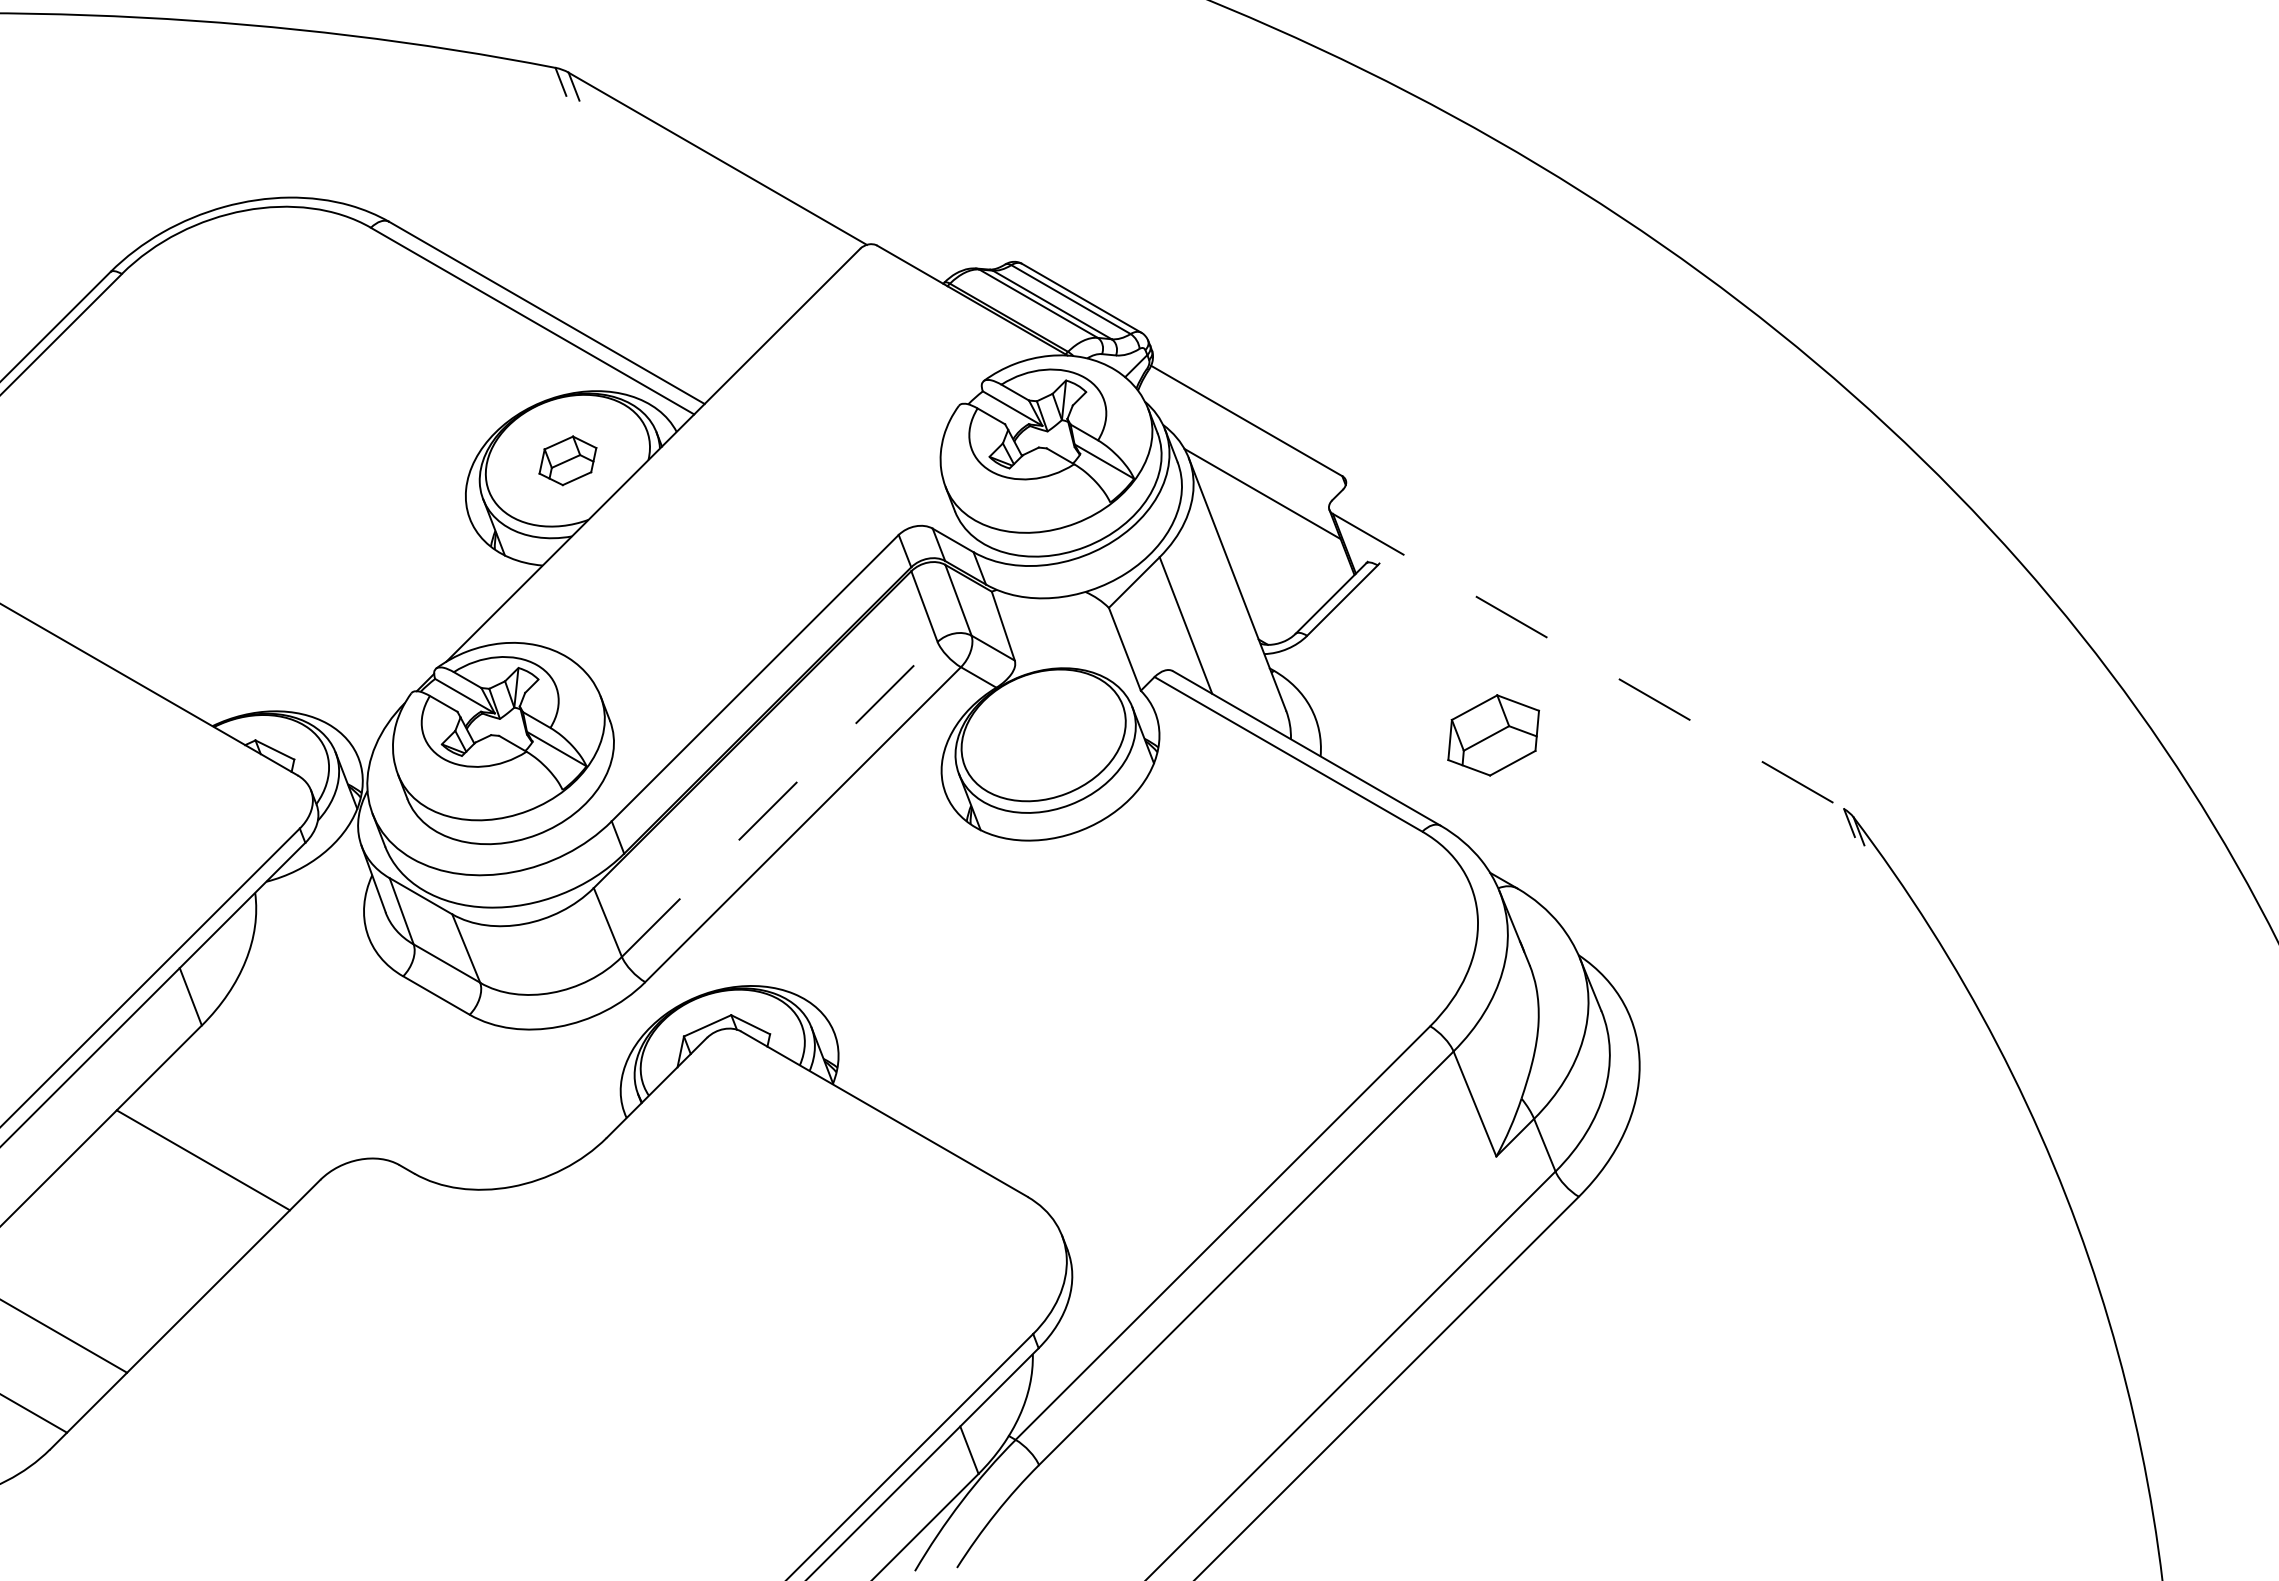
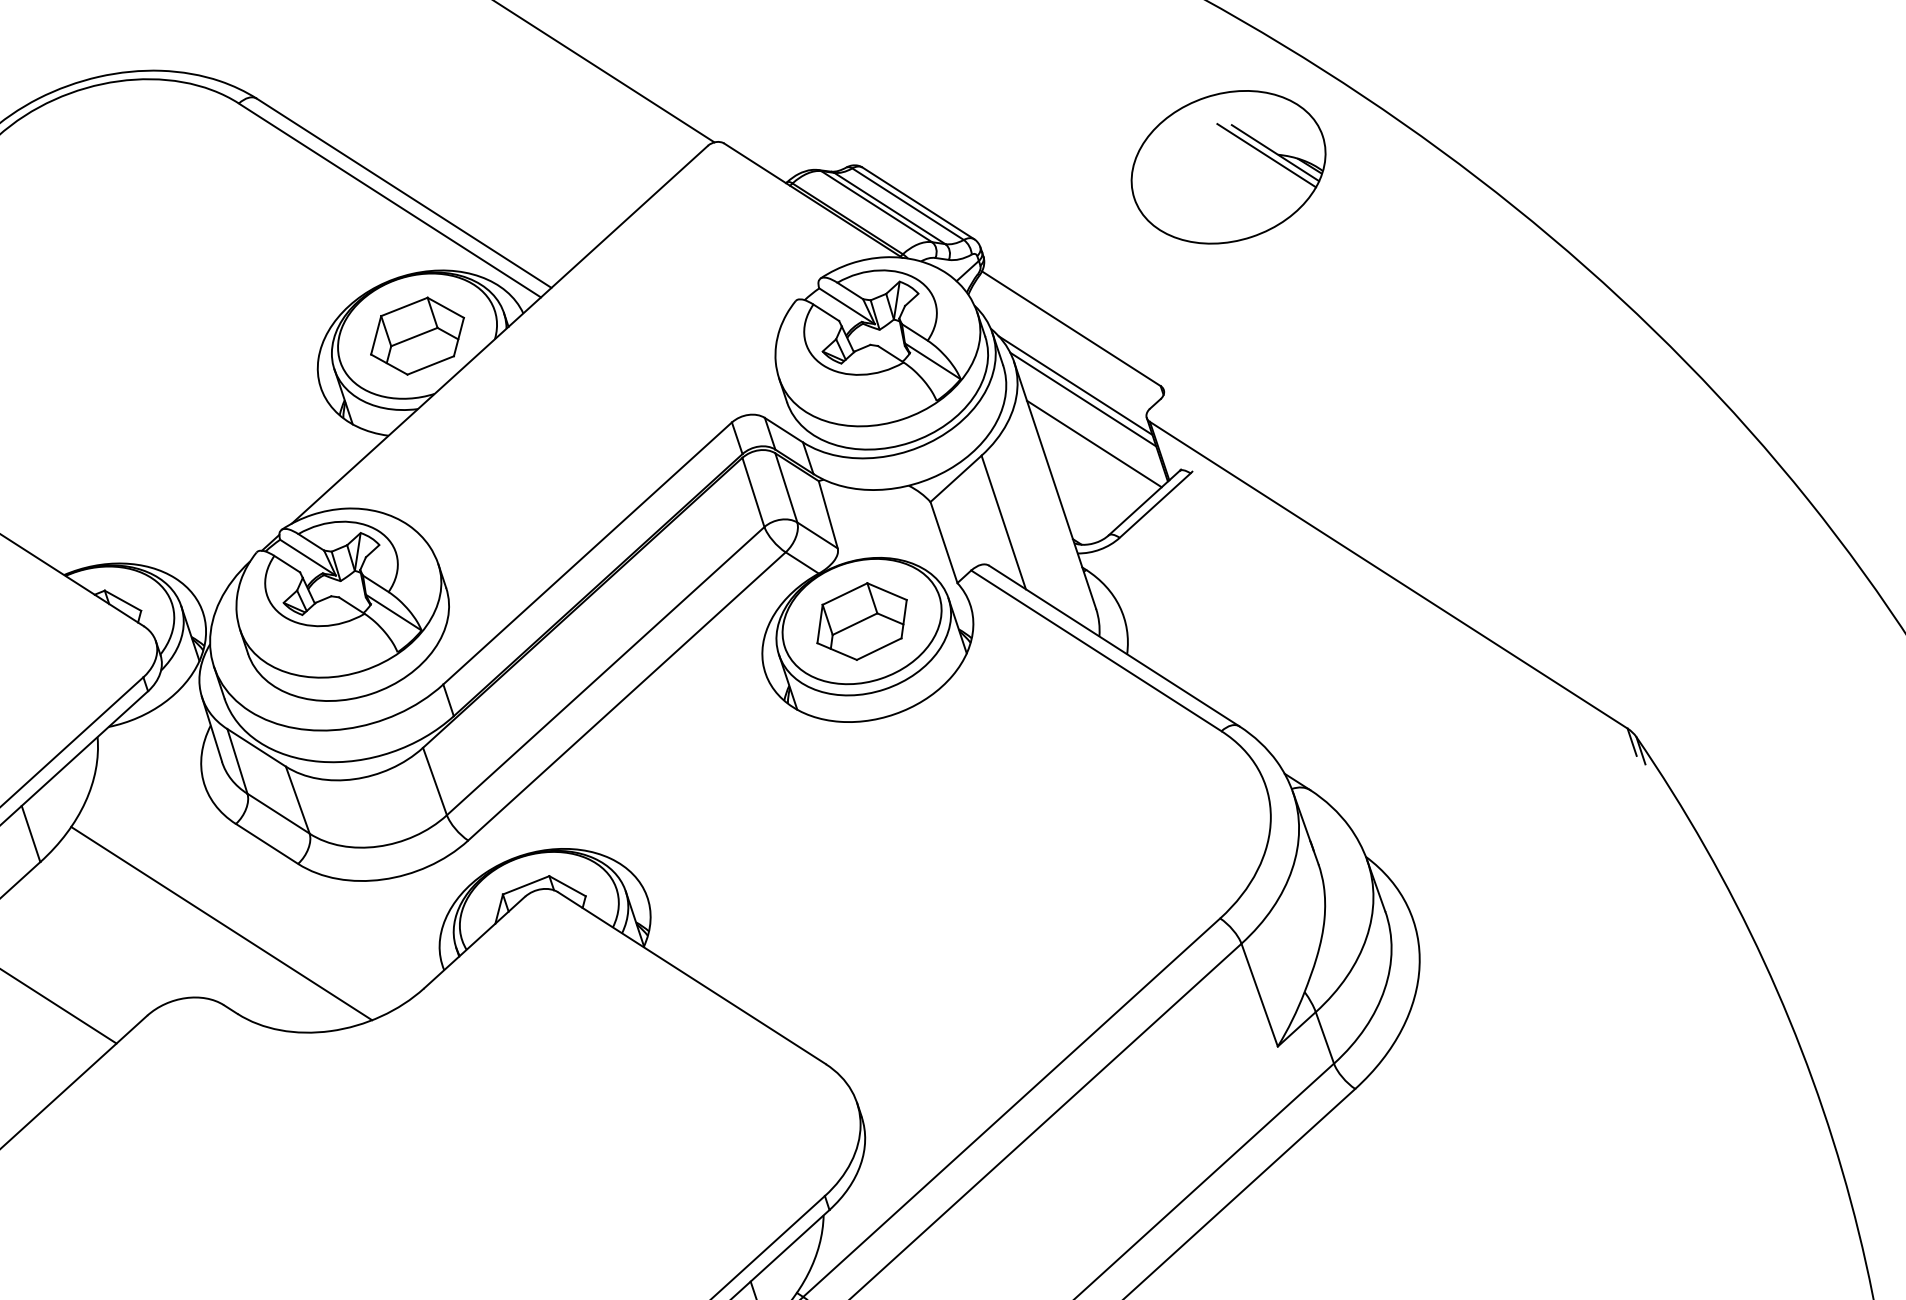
part: (1402, 245) -> (1228, 167), added
part: (567, 460) -> (417, 335), size x1.67
line: (1253, 479) -> (1075, 385), added
line: (1276, 539) -> (1094, 443), added
line: (1588, 661) -> (1388, 575), dashed -> solid
part: (1493, 735) -> (861, 621), moved
line: (779, 799) -> (605, 671), dashed -> solid
line: (393, 1080) -> (221, 923), added

